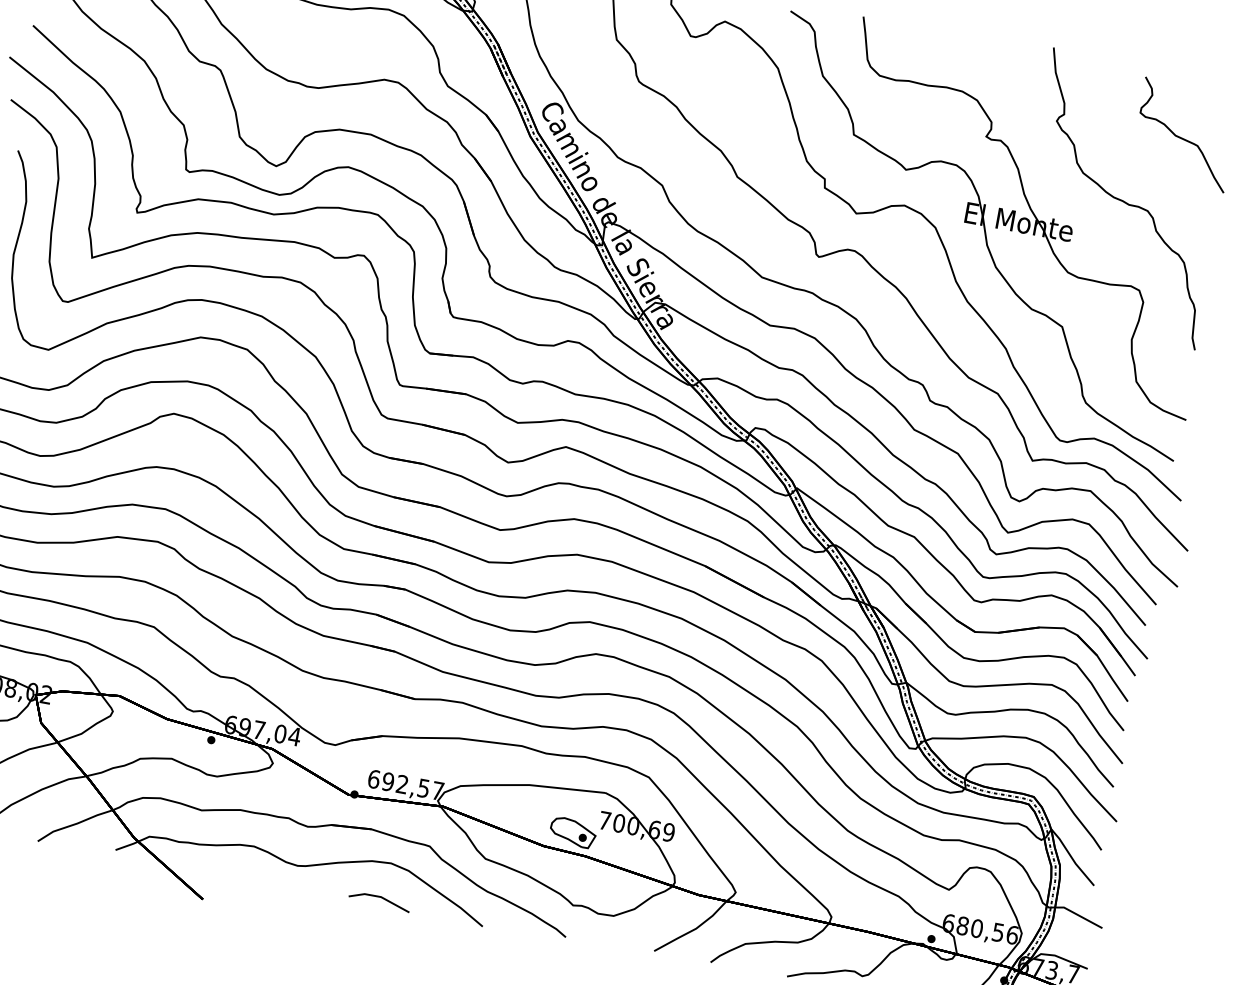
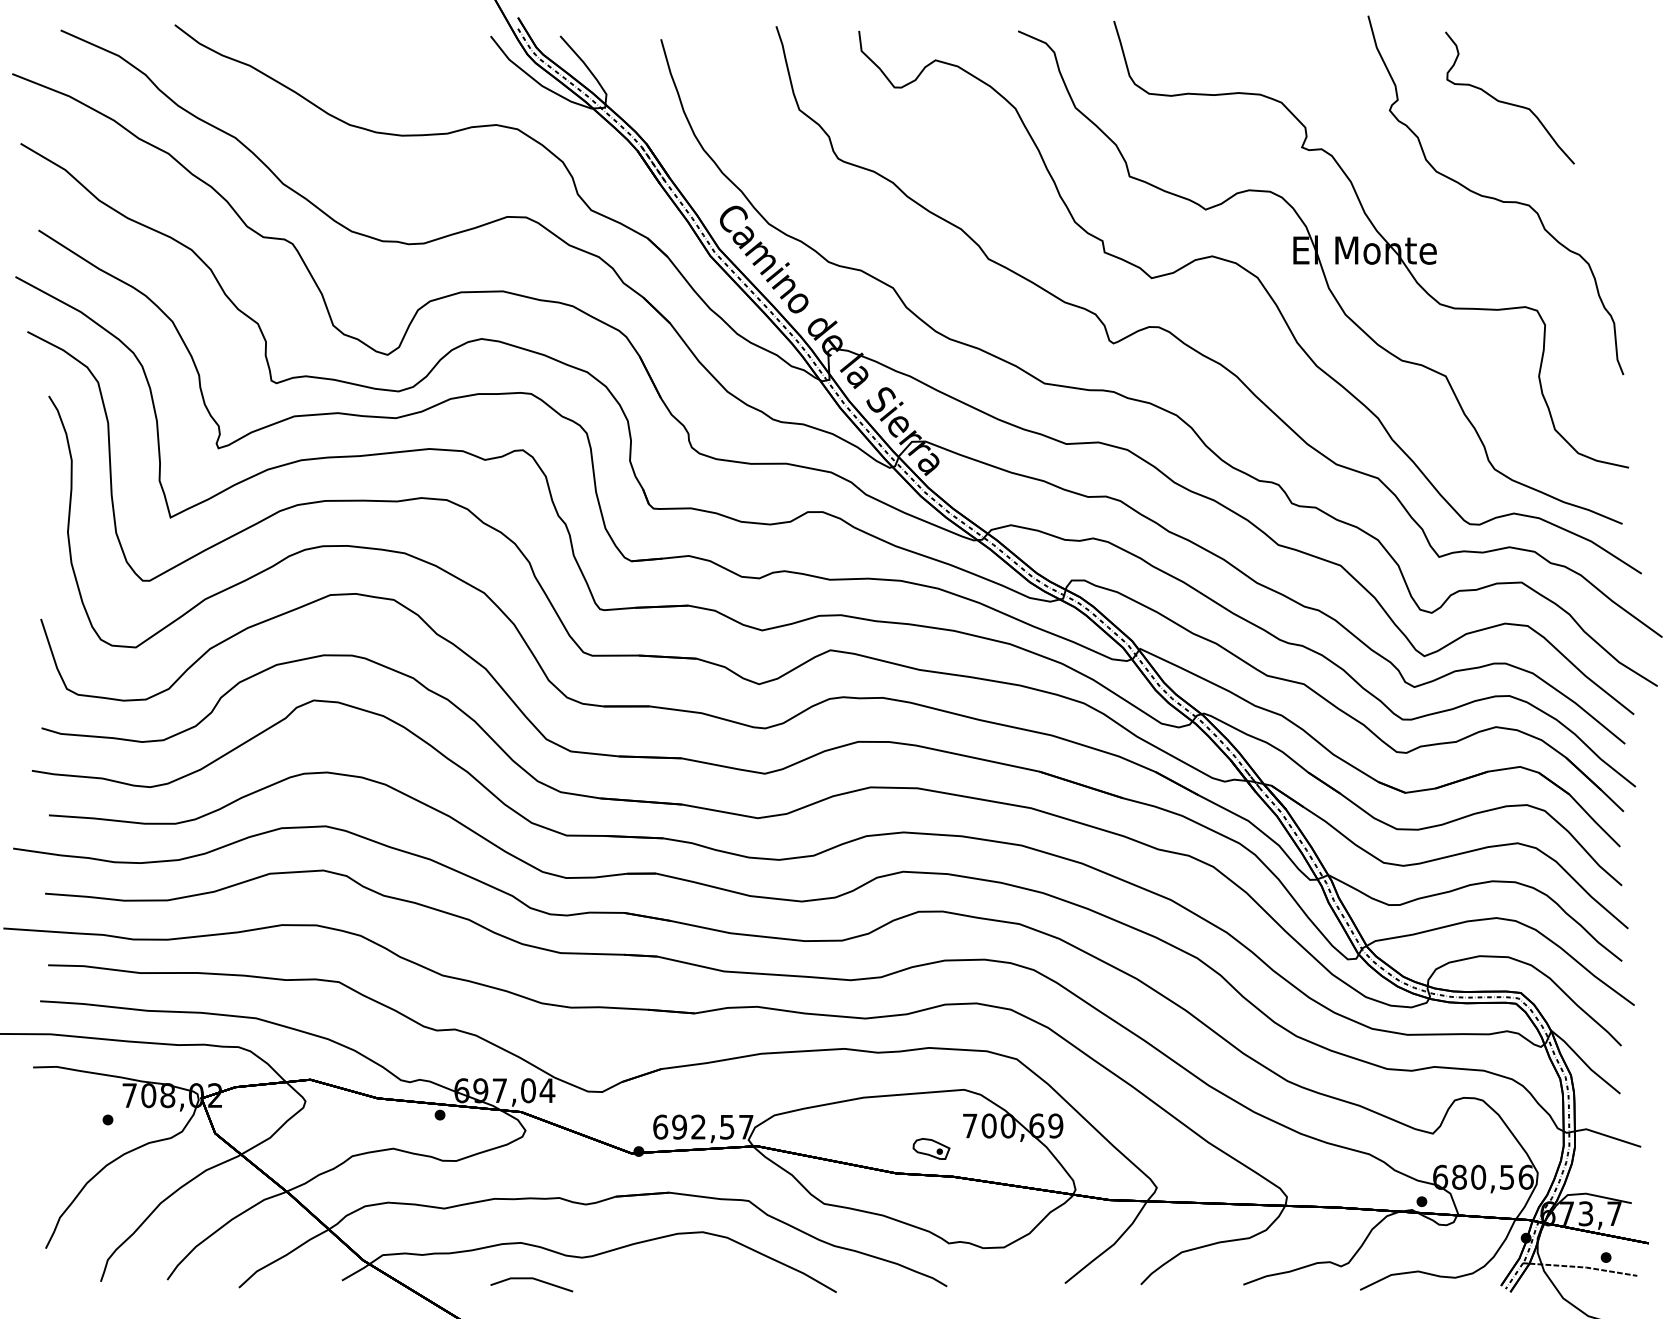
curve: (1182, 138) -> (1508, 102), moved
part: (573, 832) -> (931, 1148), size x0.6
line: (380, 897) -> (531, 1279), moved

